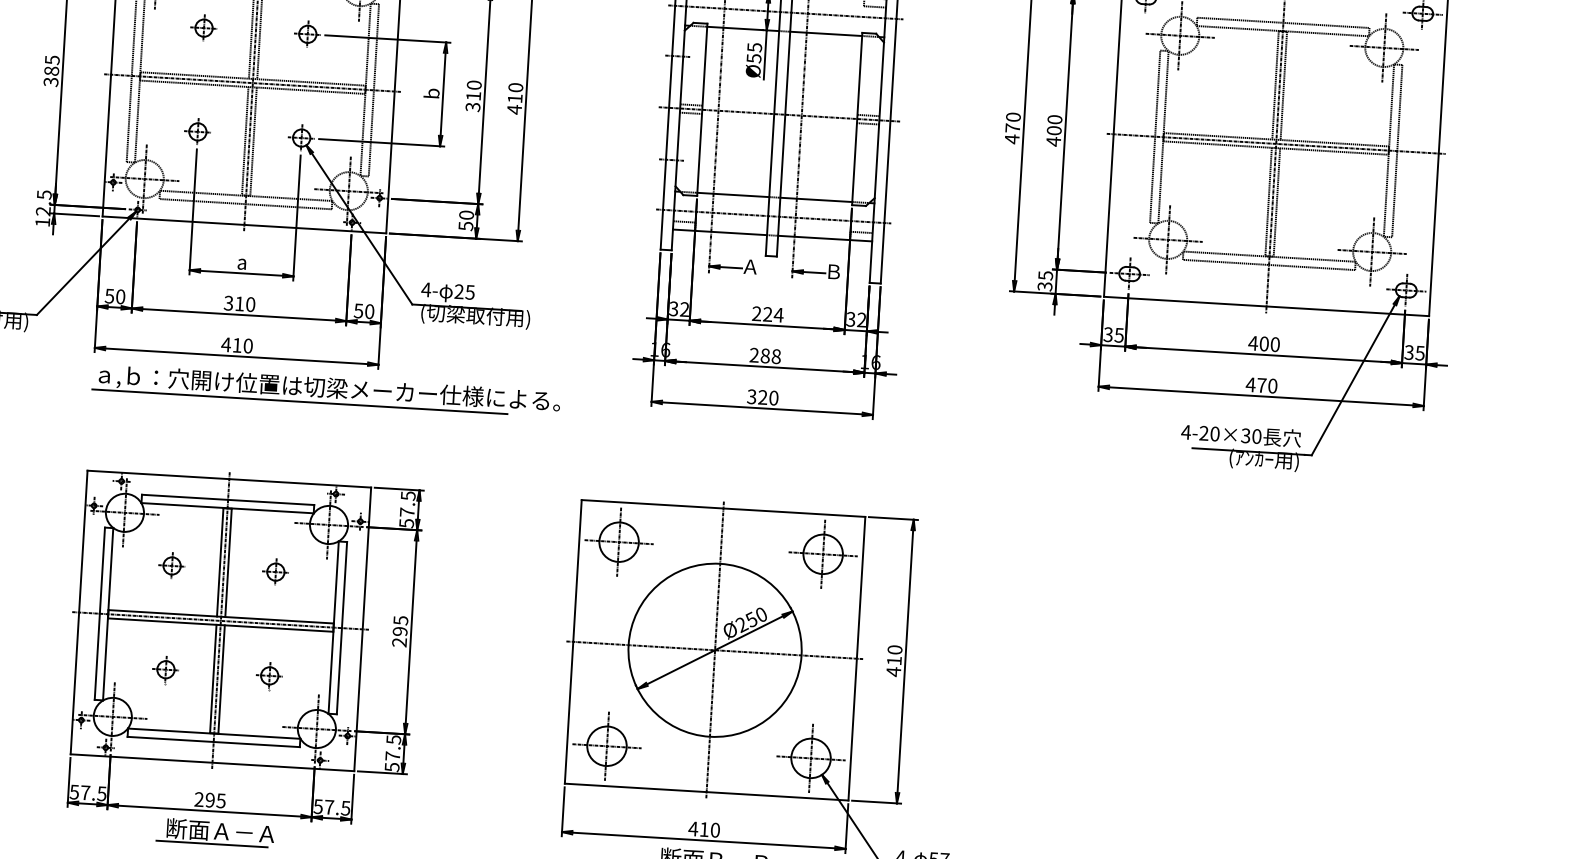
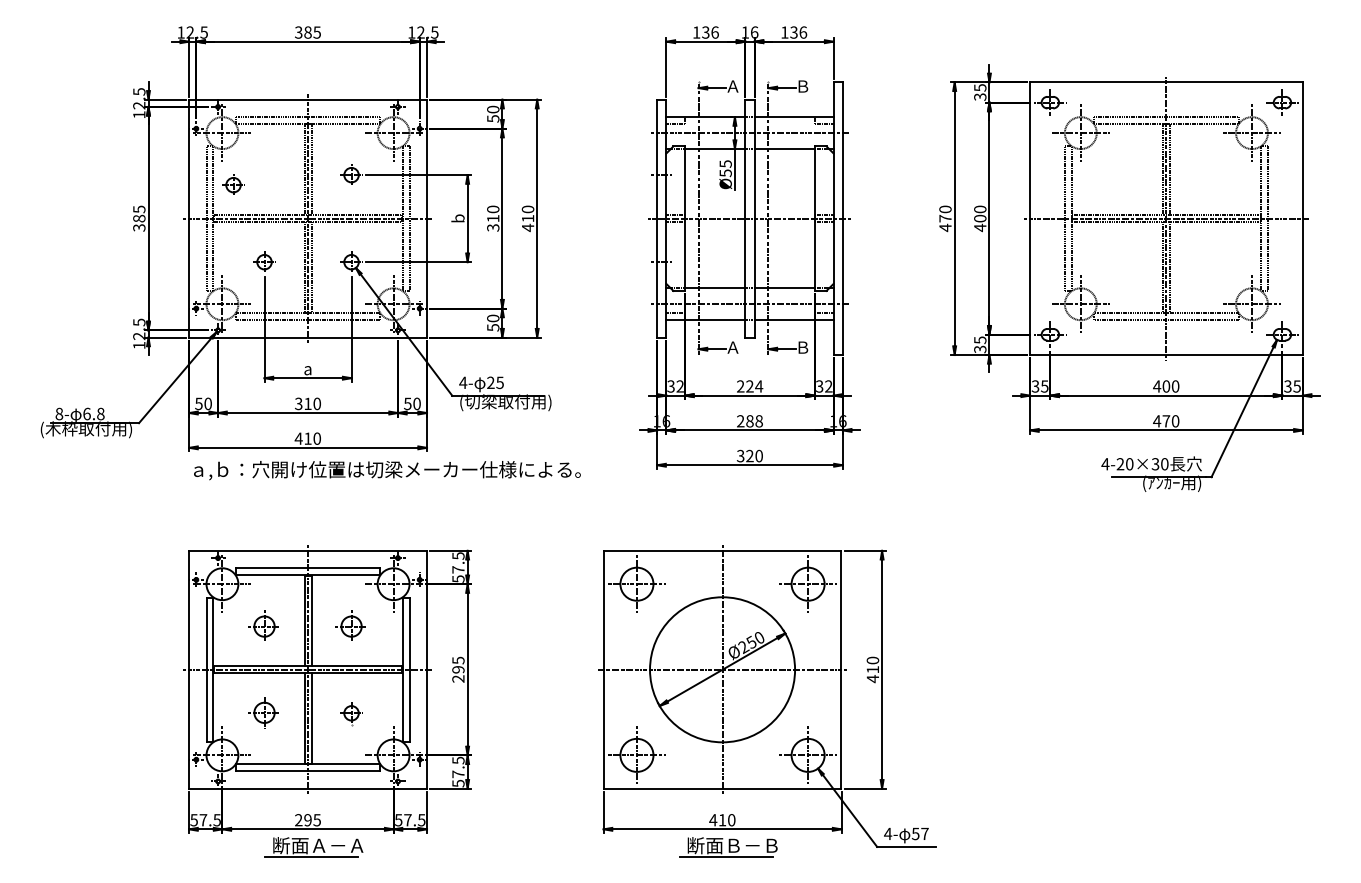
part: (204, 27) -> (233, 184), moved
line: (300, 401) -> (363, 482), removed
part: (172, 565) -> (264, 625), size x1.4
part: (275, 571) -> (351, 625), size x1.4
part: (165, 671) -> (264, 714), size x1.4

